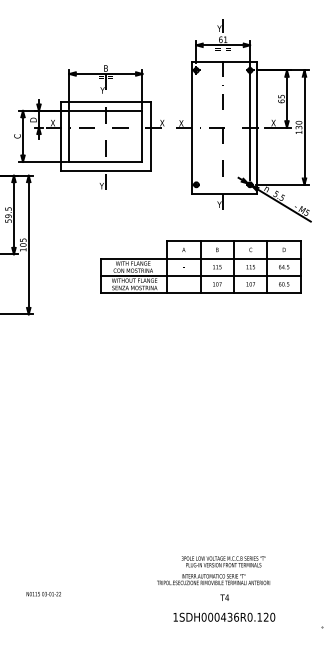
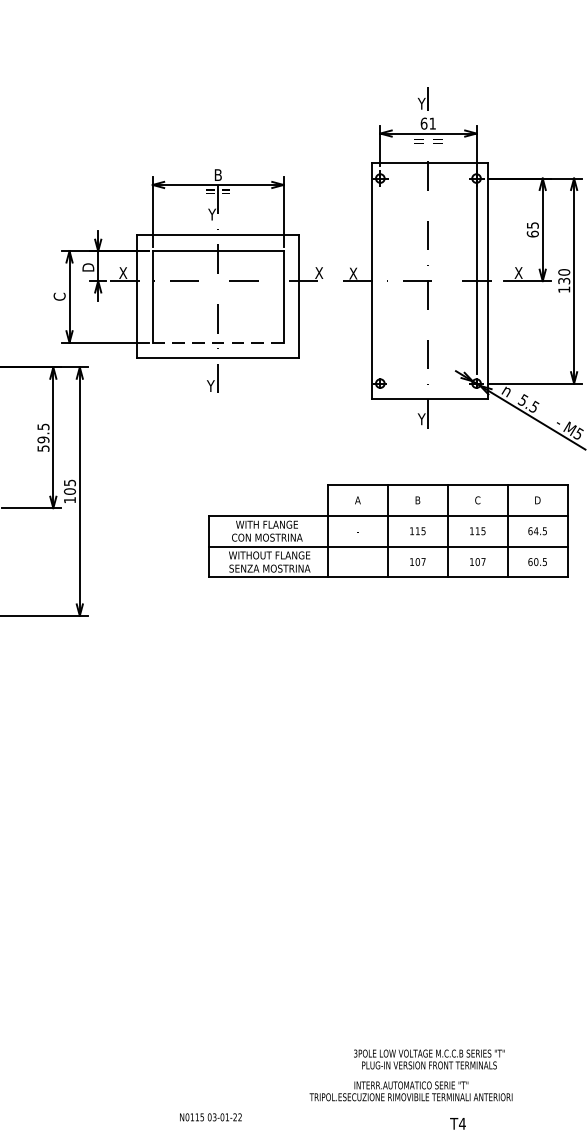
line: (105, 161) -> (217, 341), solid -> dashed
text: (43, 594) -> (210, 1117), moved
text: (224, 597) -> (457, 1123), moved

